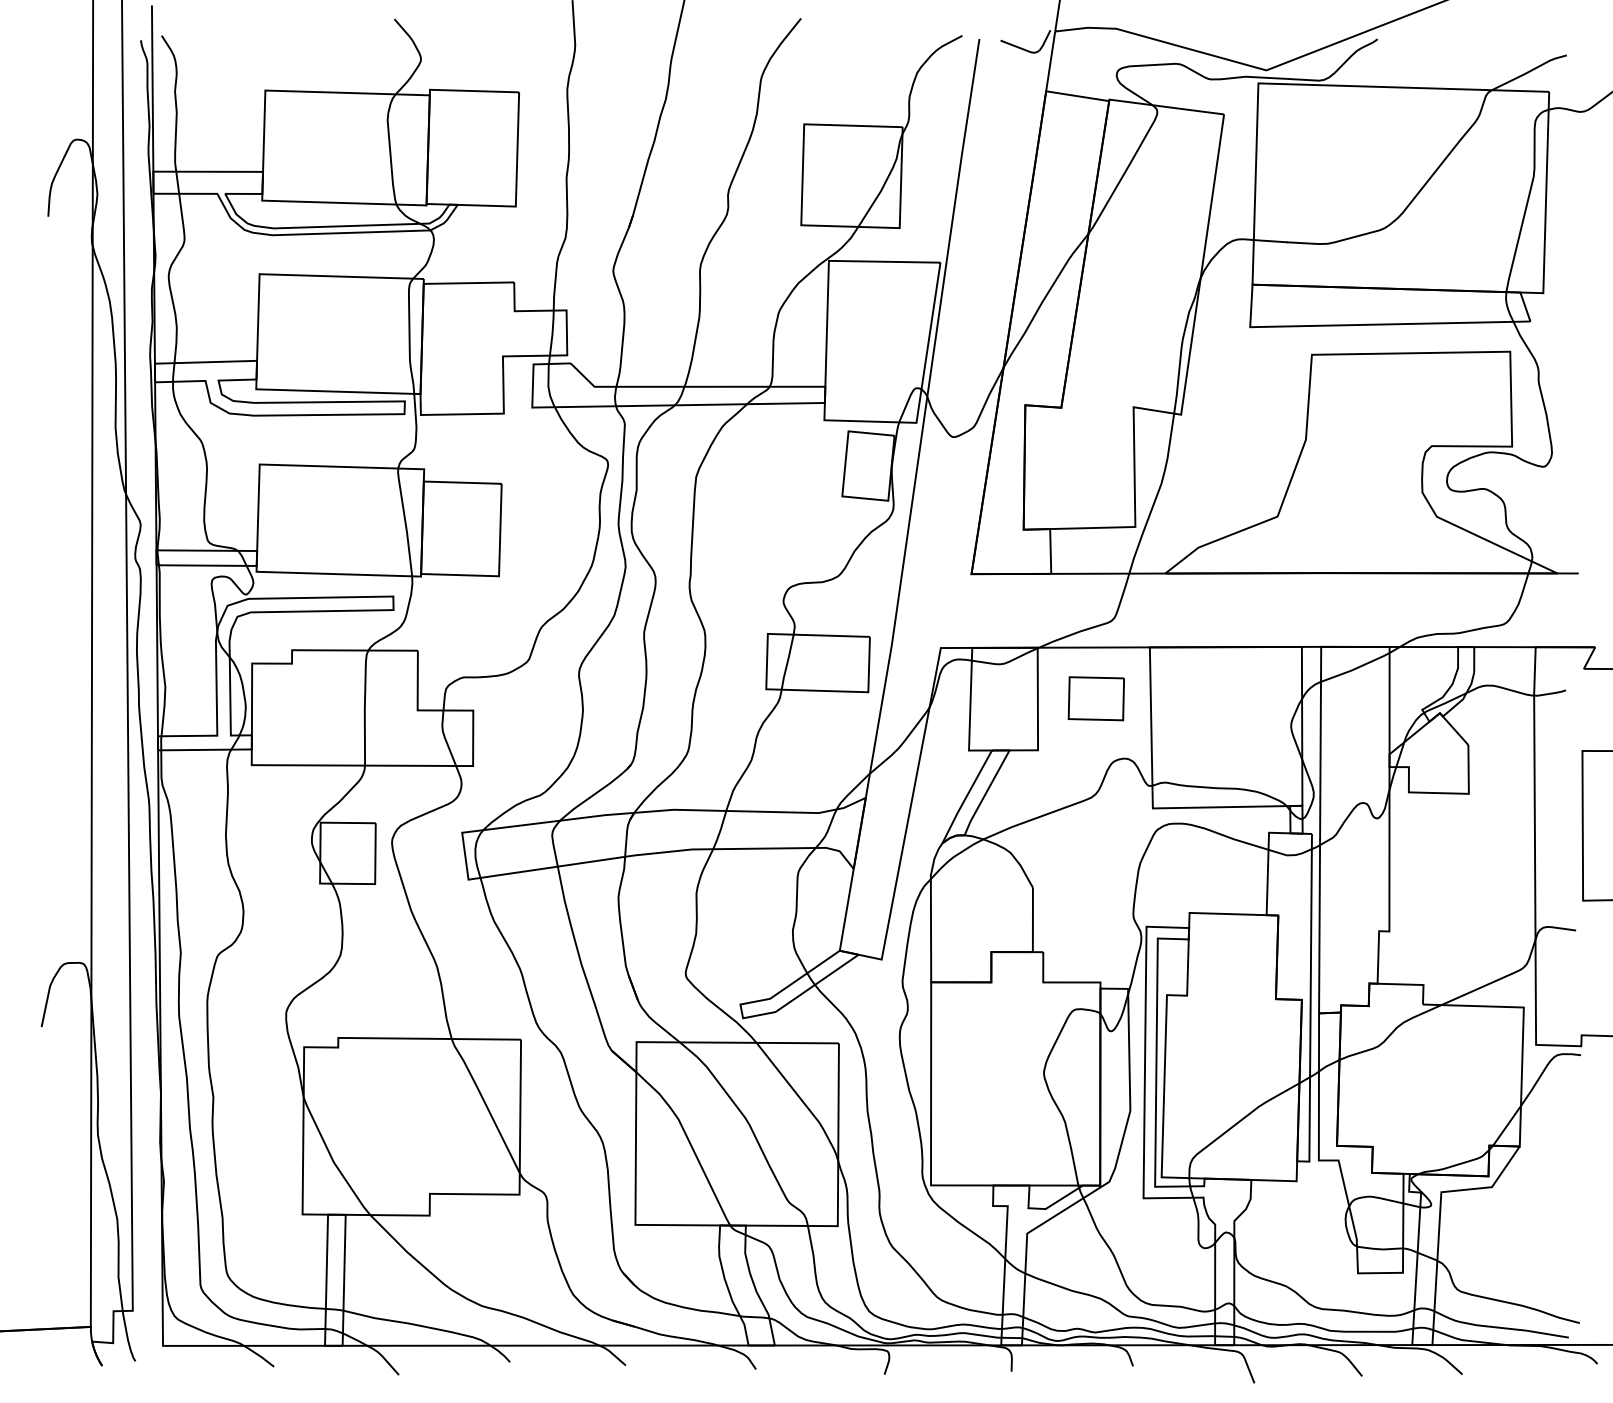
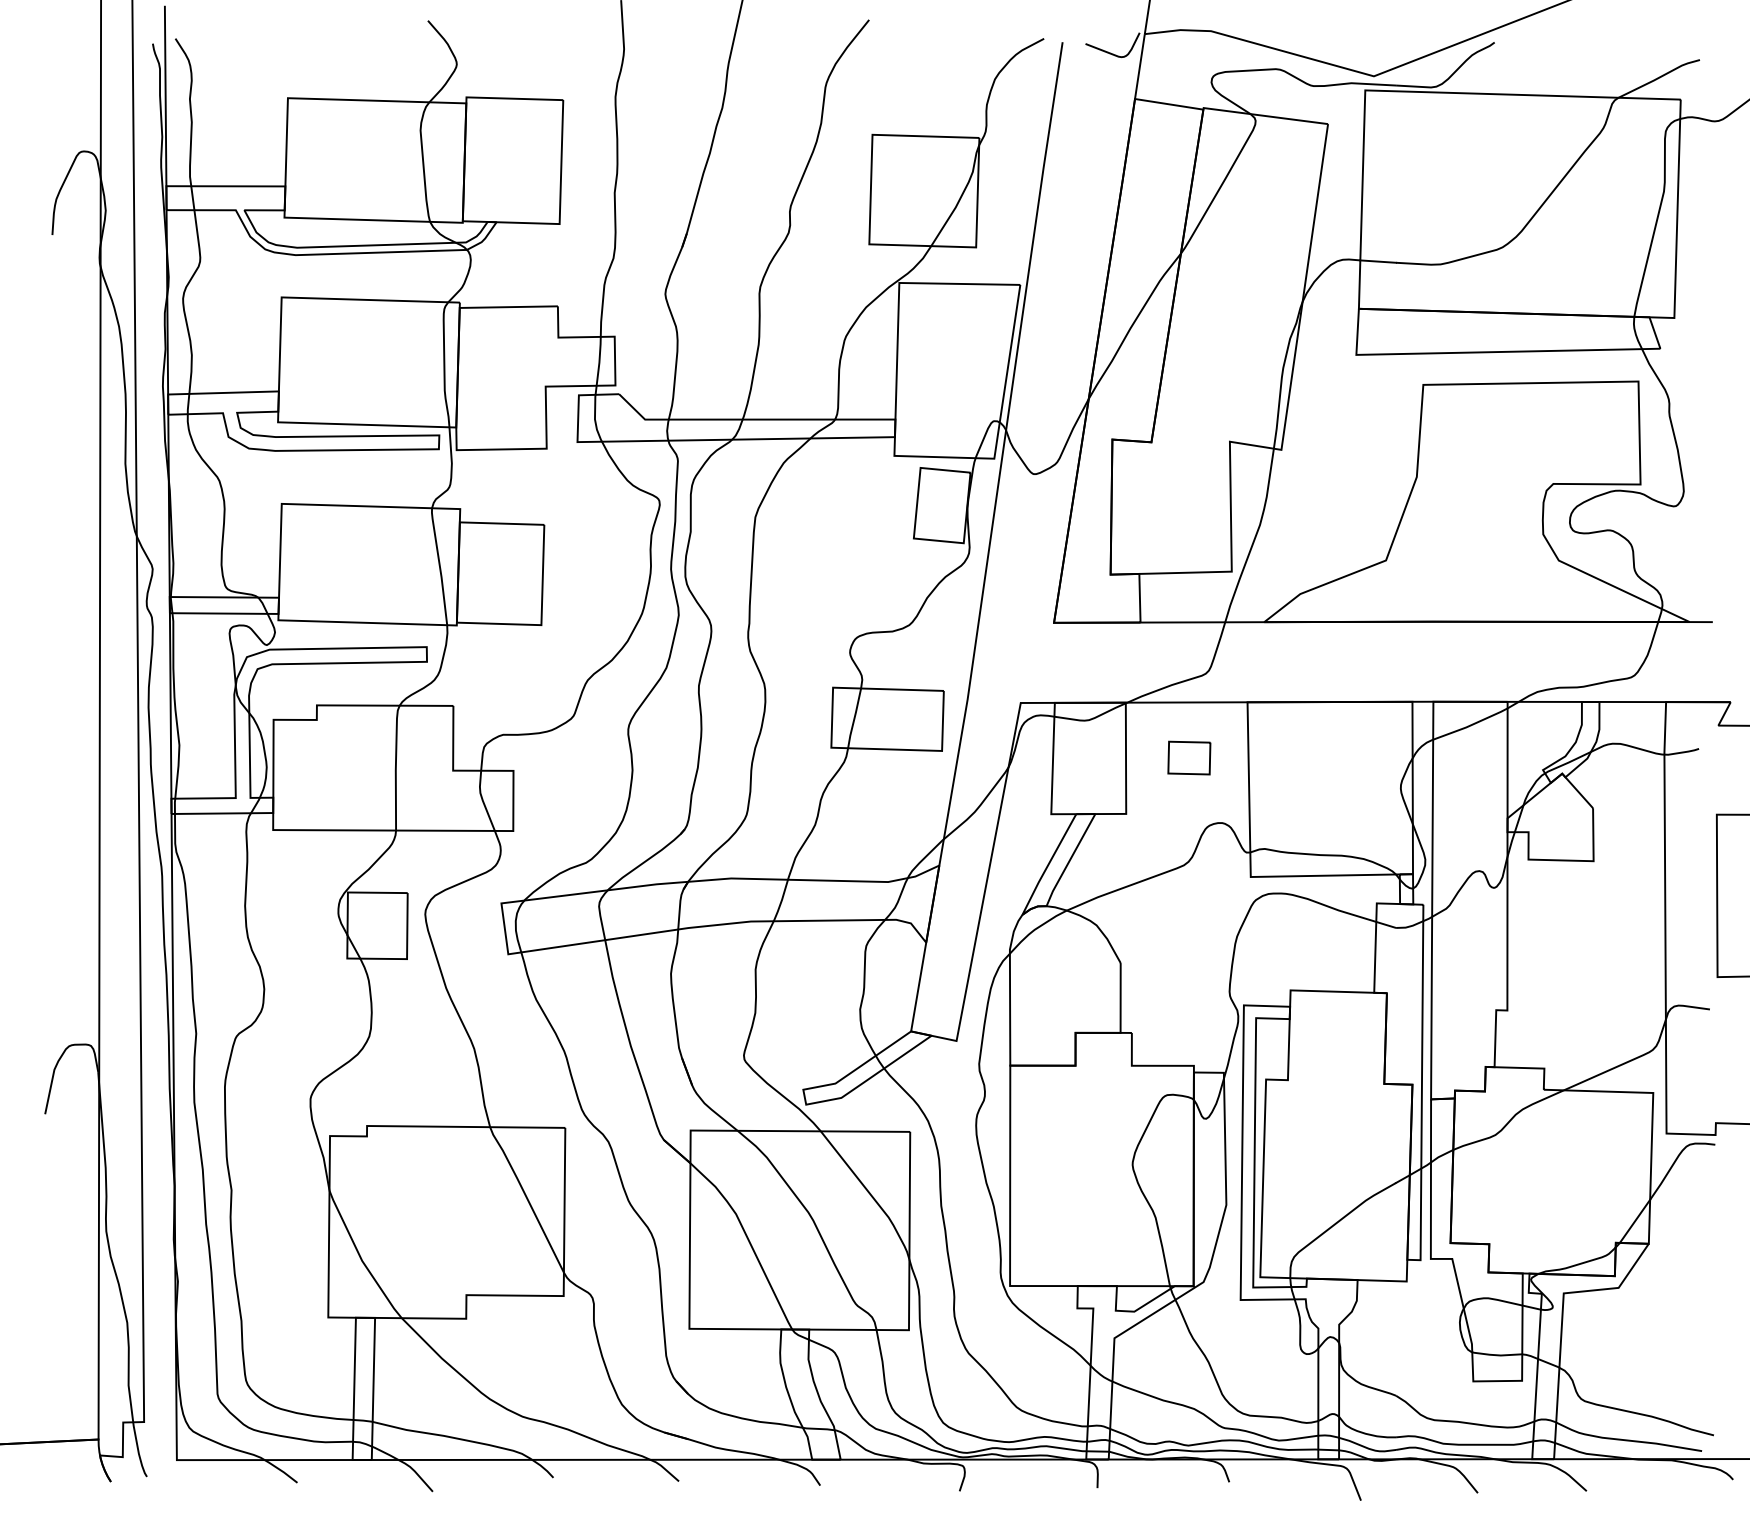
part: (1095, 698) -> (1188, 757), size x0.7

